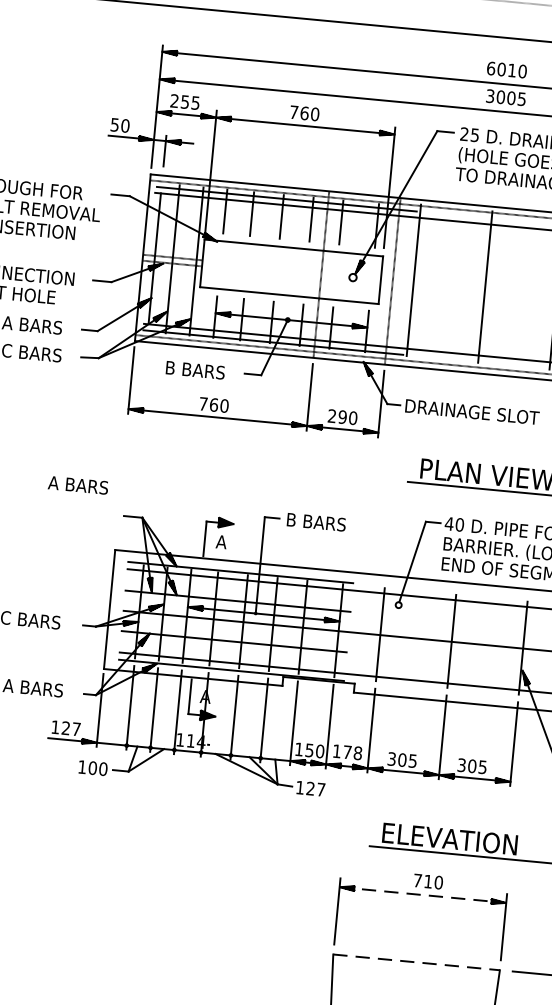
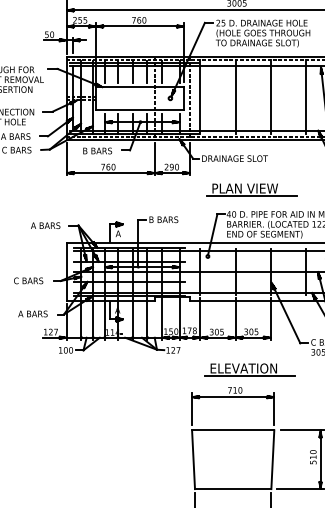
text: (77, 484) -> (45, 225), moved
line: (423, 895) -> (233, 397), dashed -> solid
line: (417, 962) -> (233, 430), dashed -> solid

